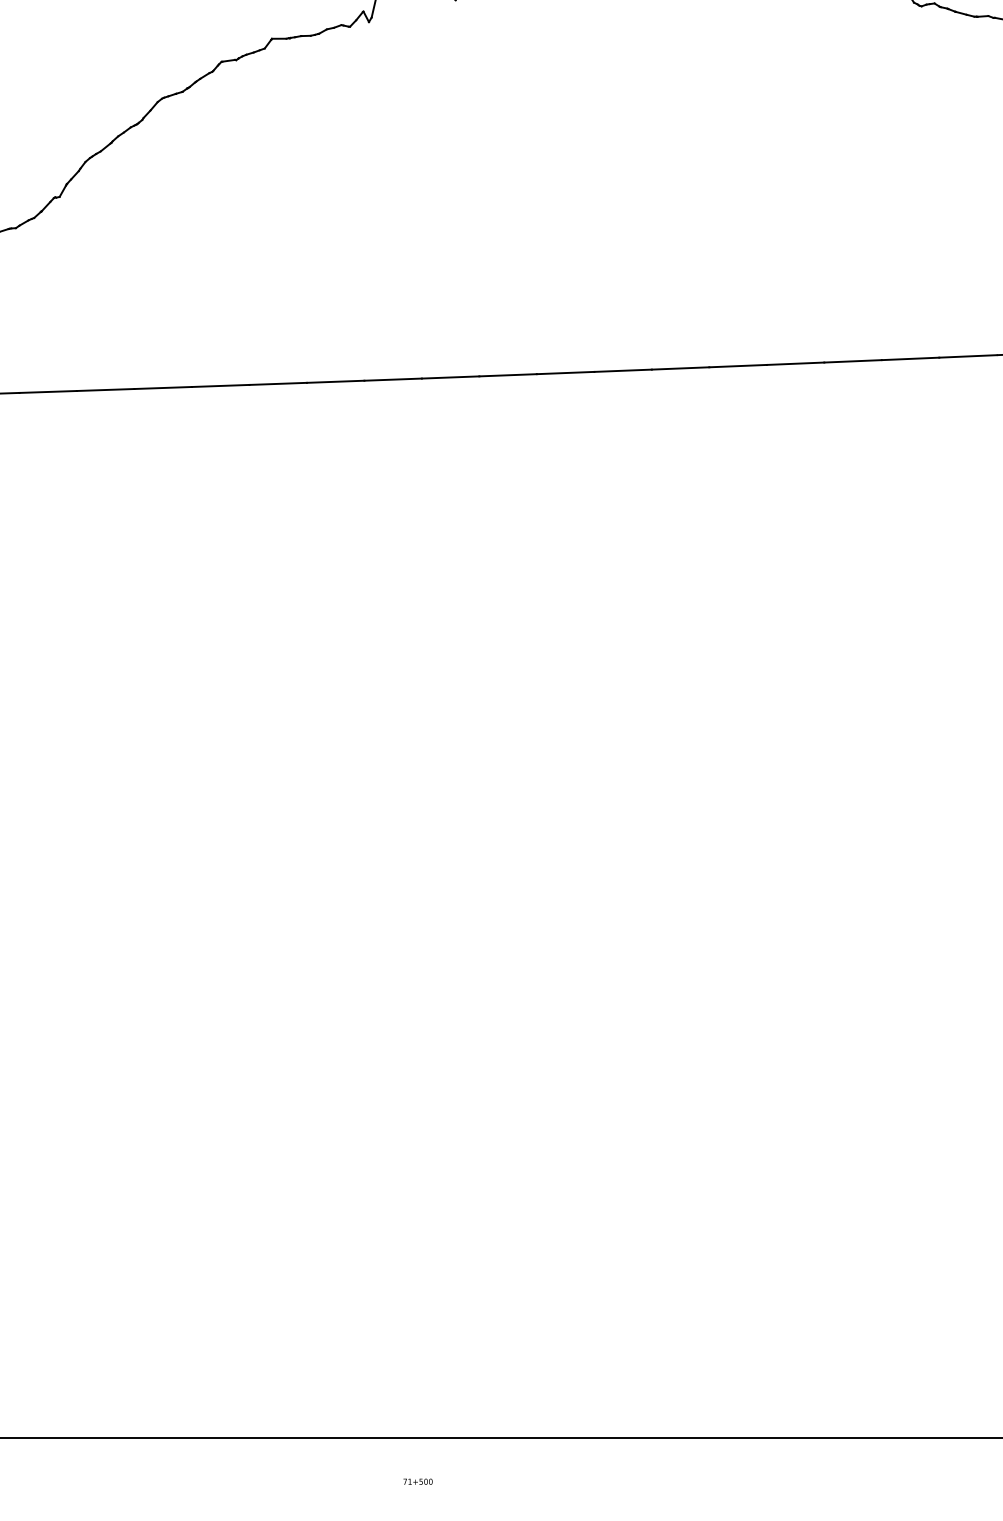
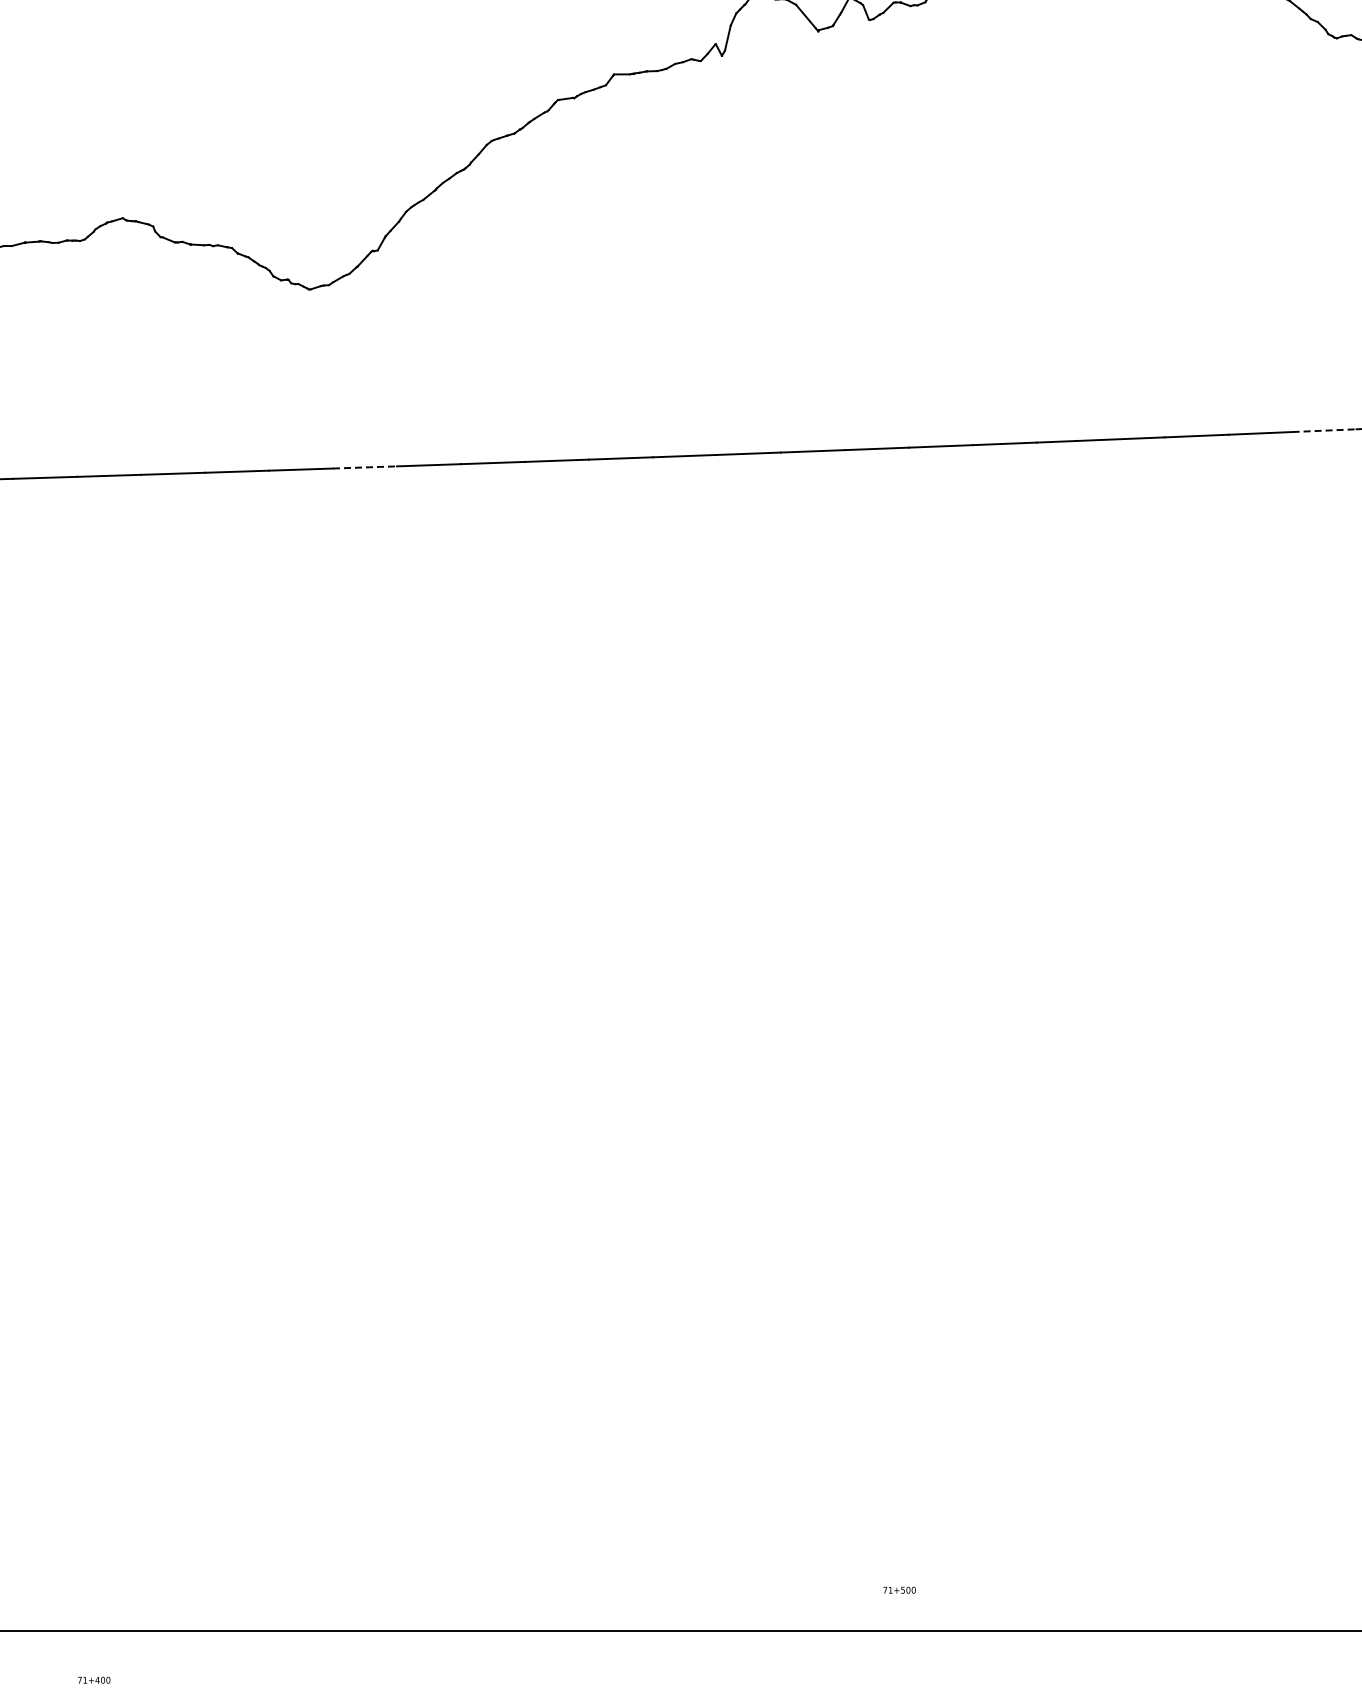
line: (911, 358) -> (1325, 430), solid -> dashed
line: (48, 392) -> (365, 467), solid -> dashed
text: (418, 1481) -> (899, 1589), moved

